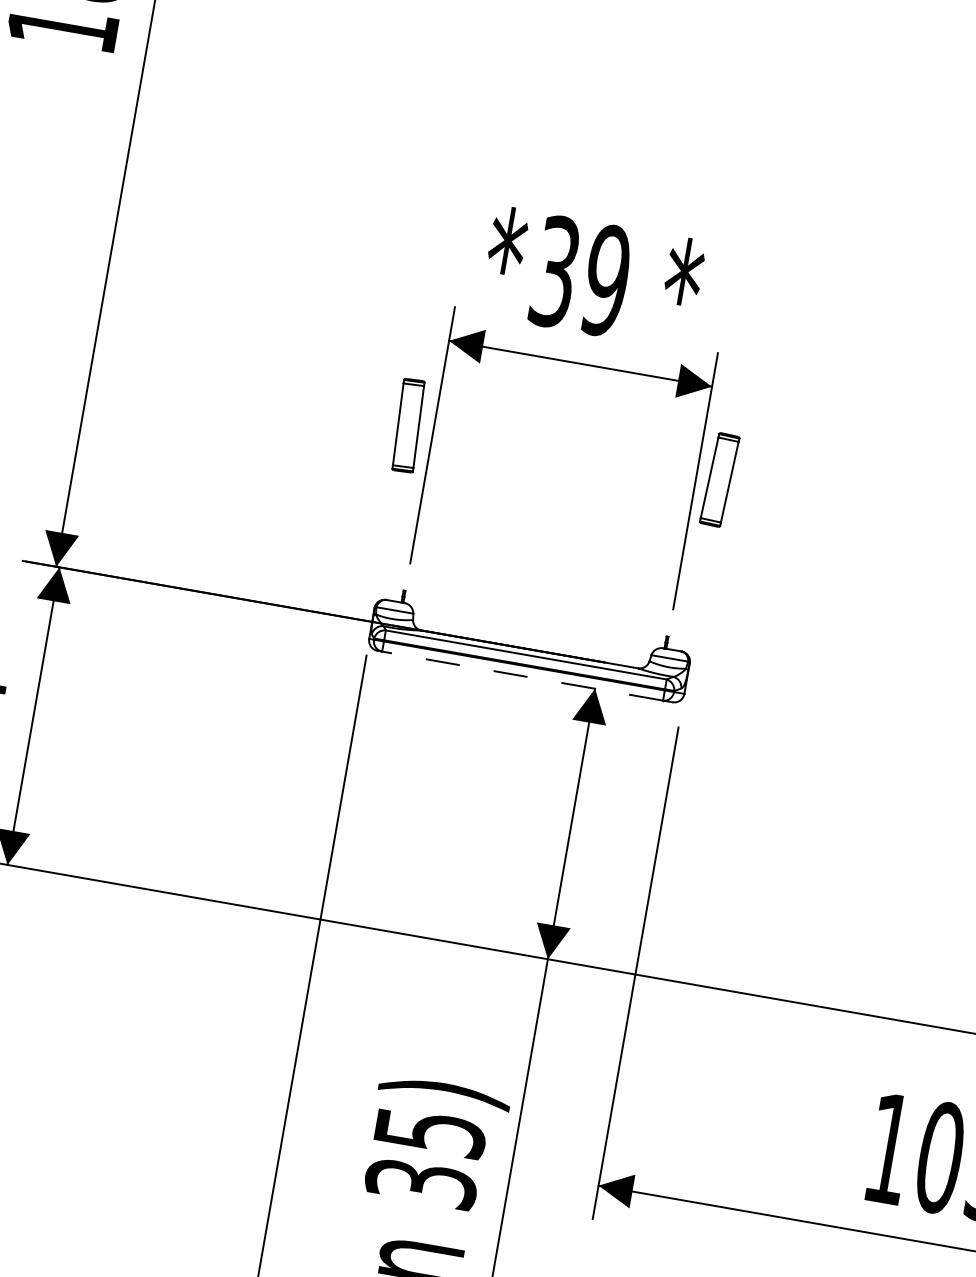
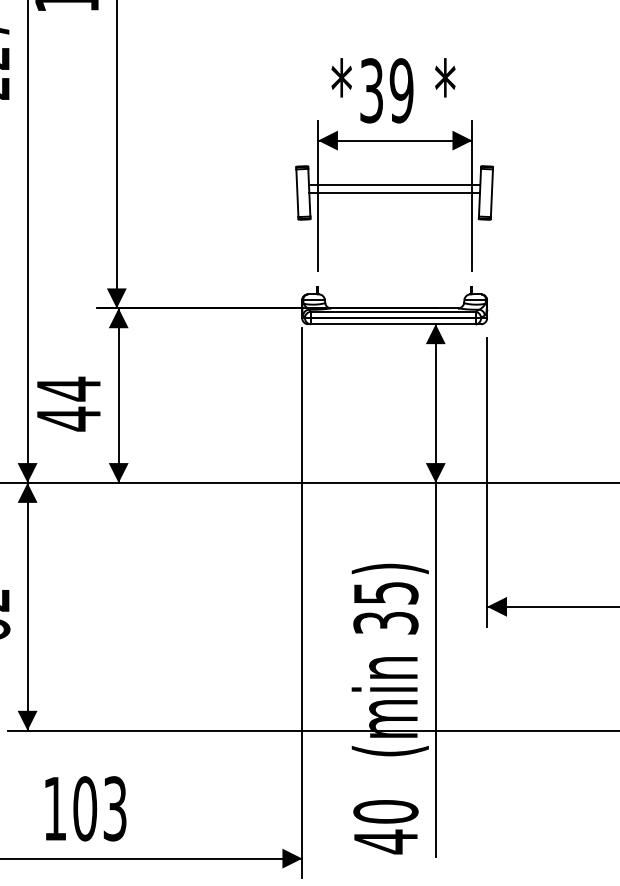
line: (566, 440) -> (394, 185), added
line: (563, 451) -> (394, 192), added
line: (521, 676) -> (392, 324), dashed -> solid

